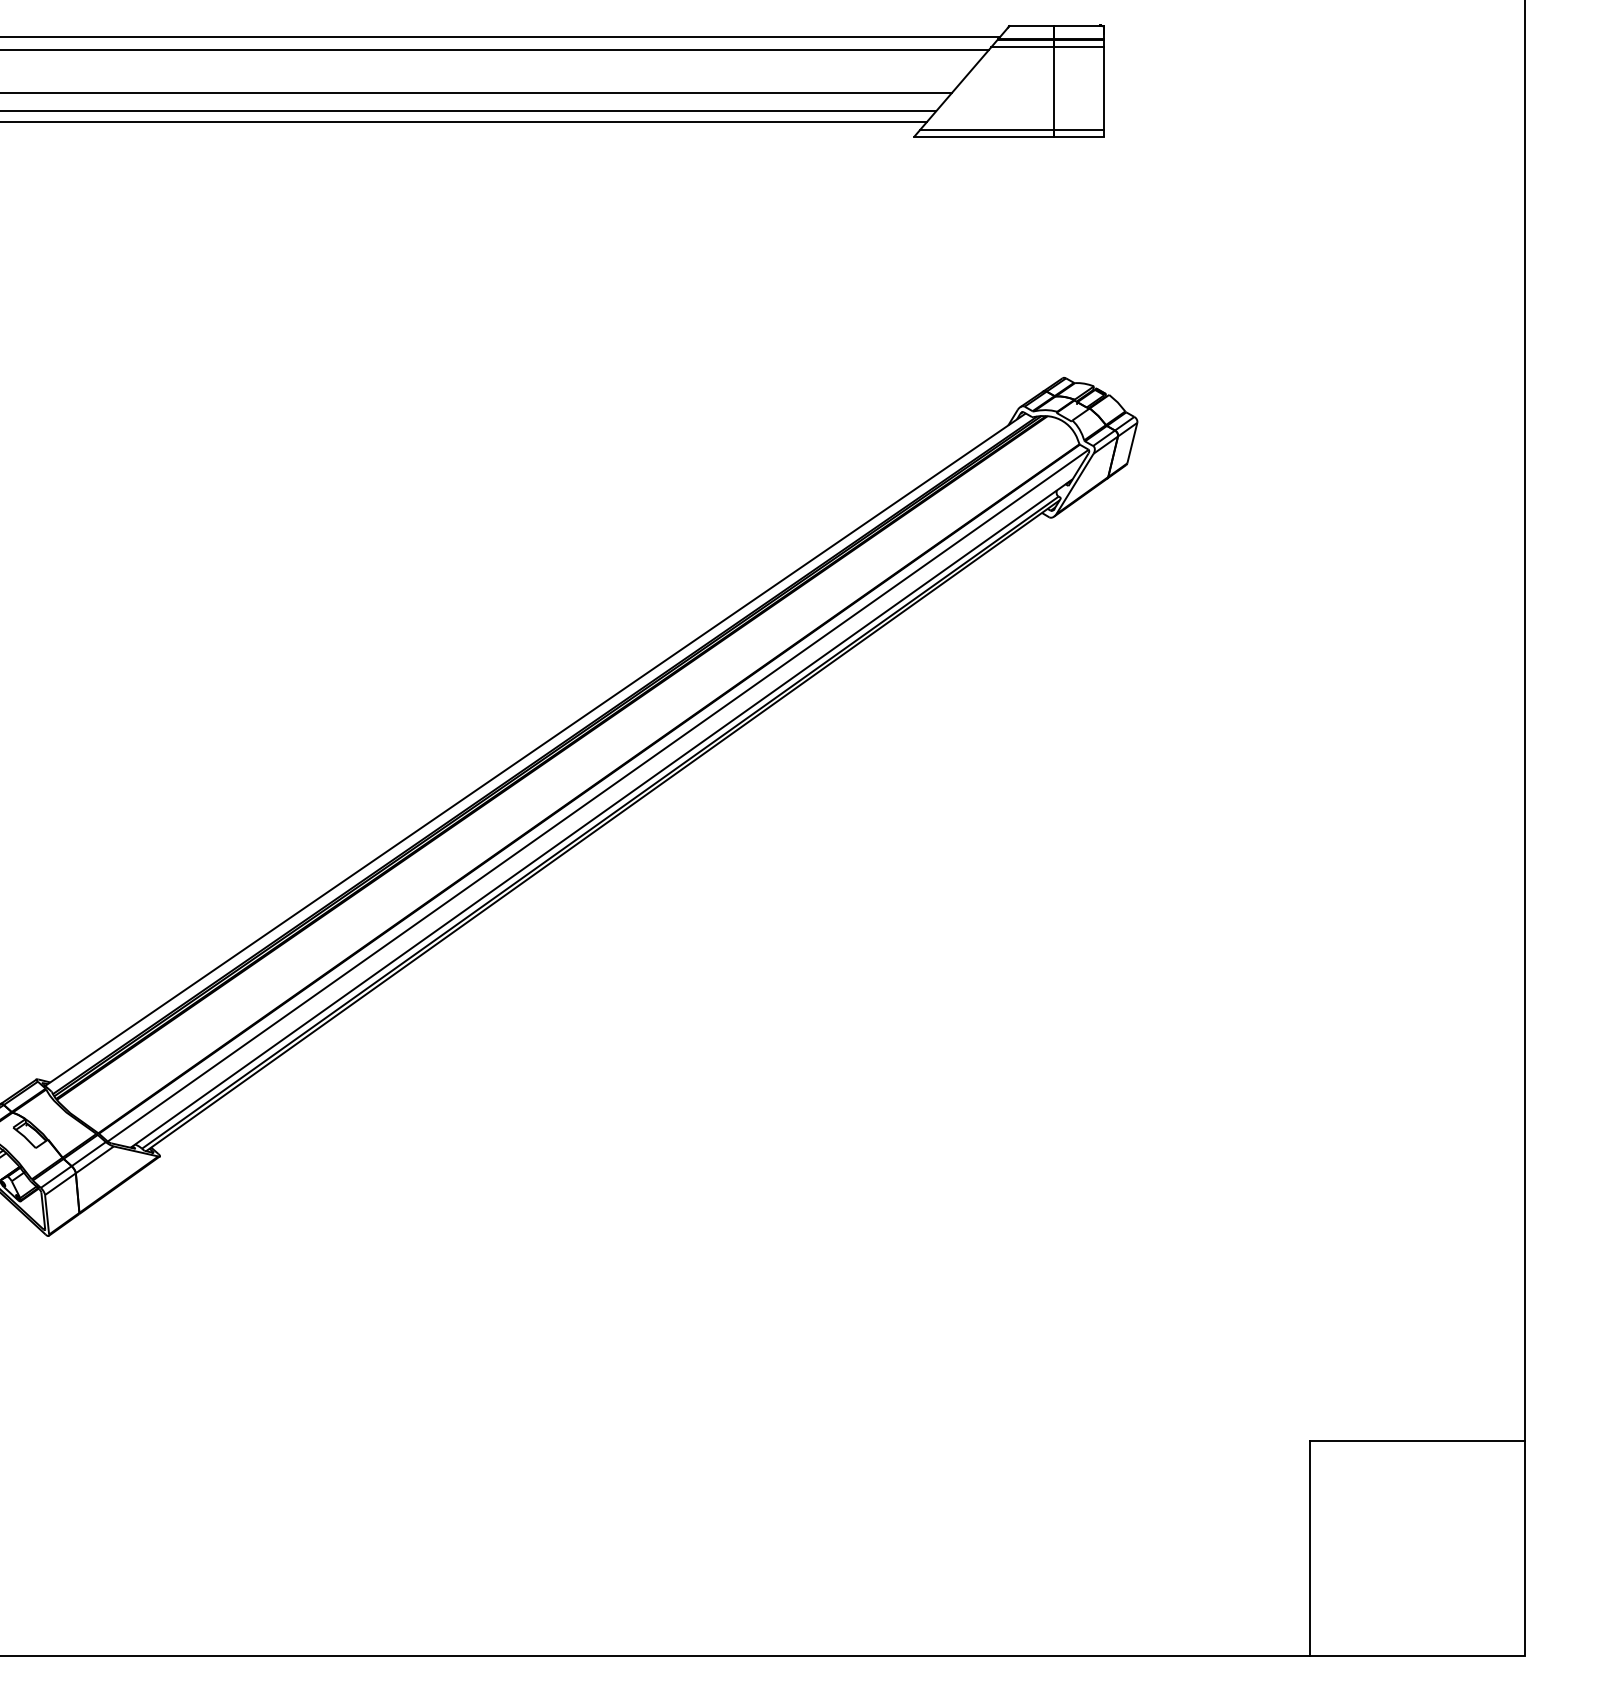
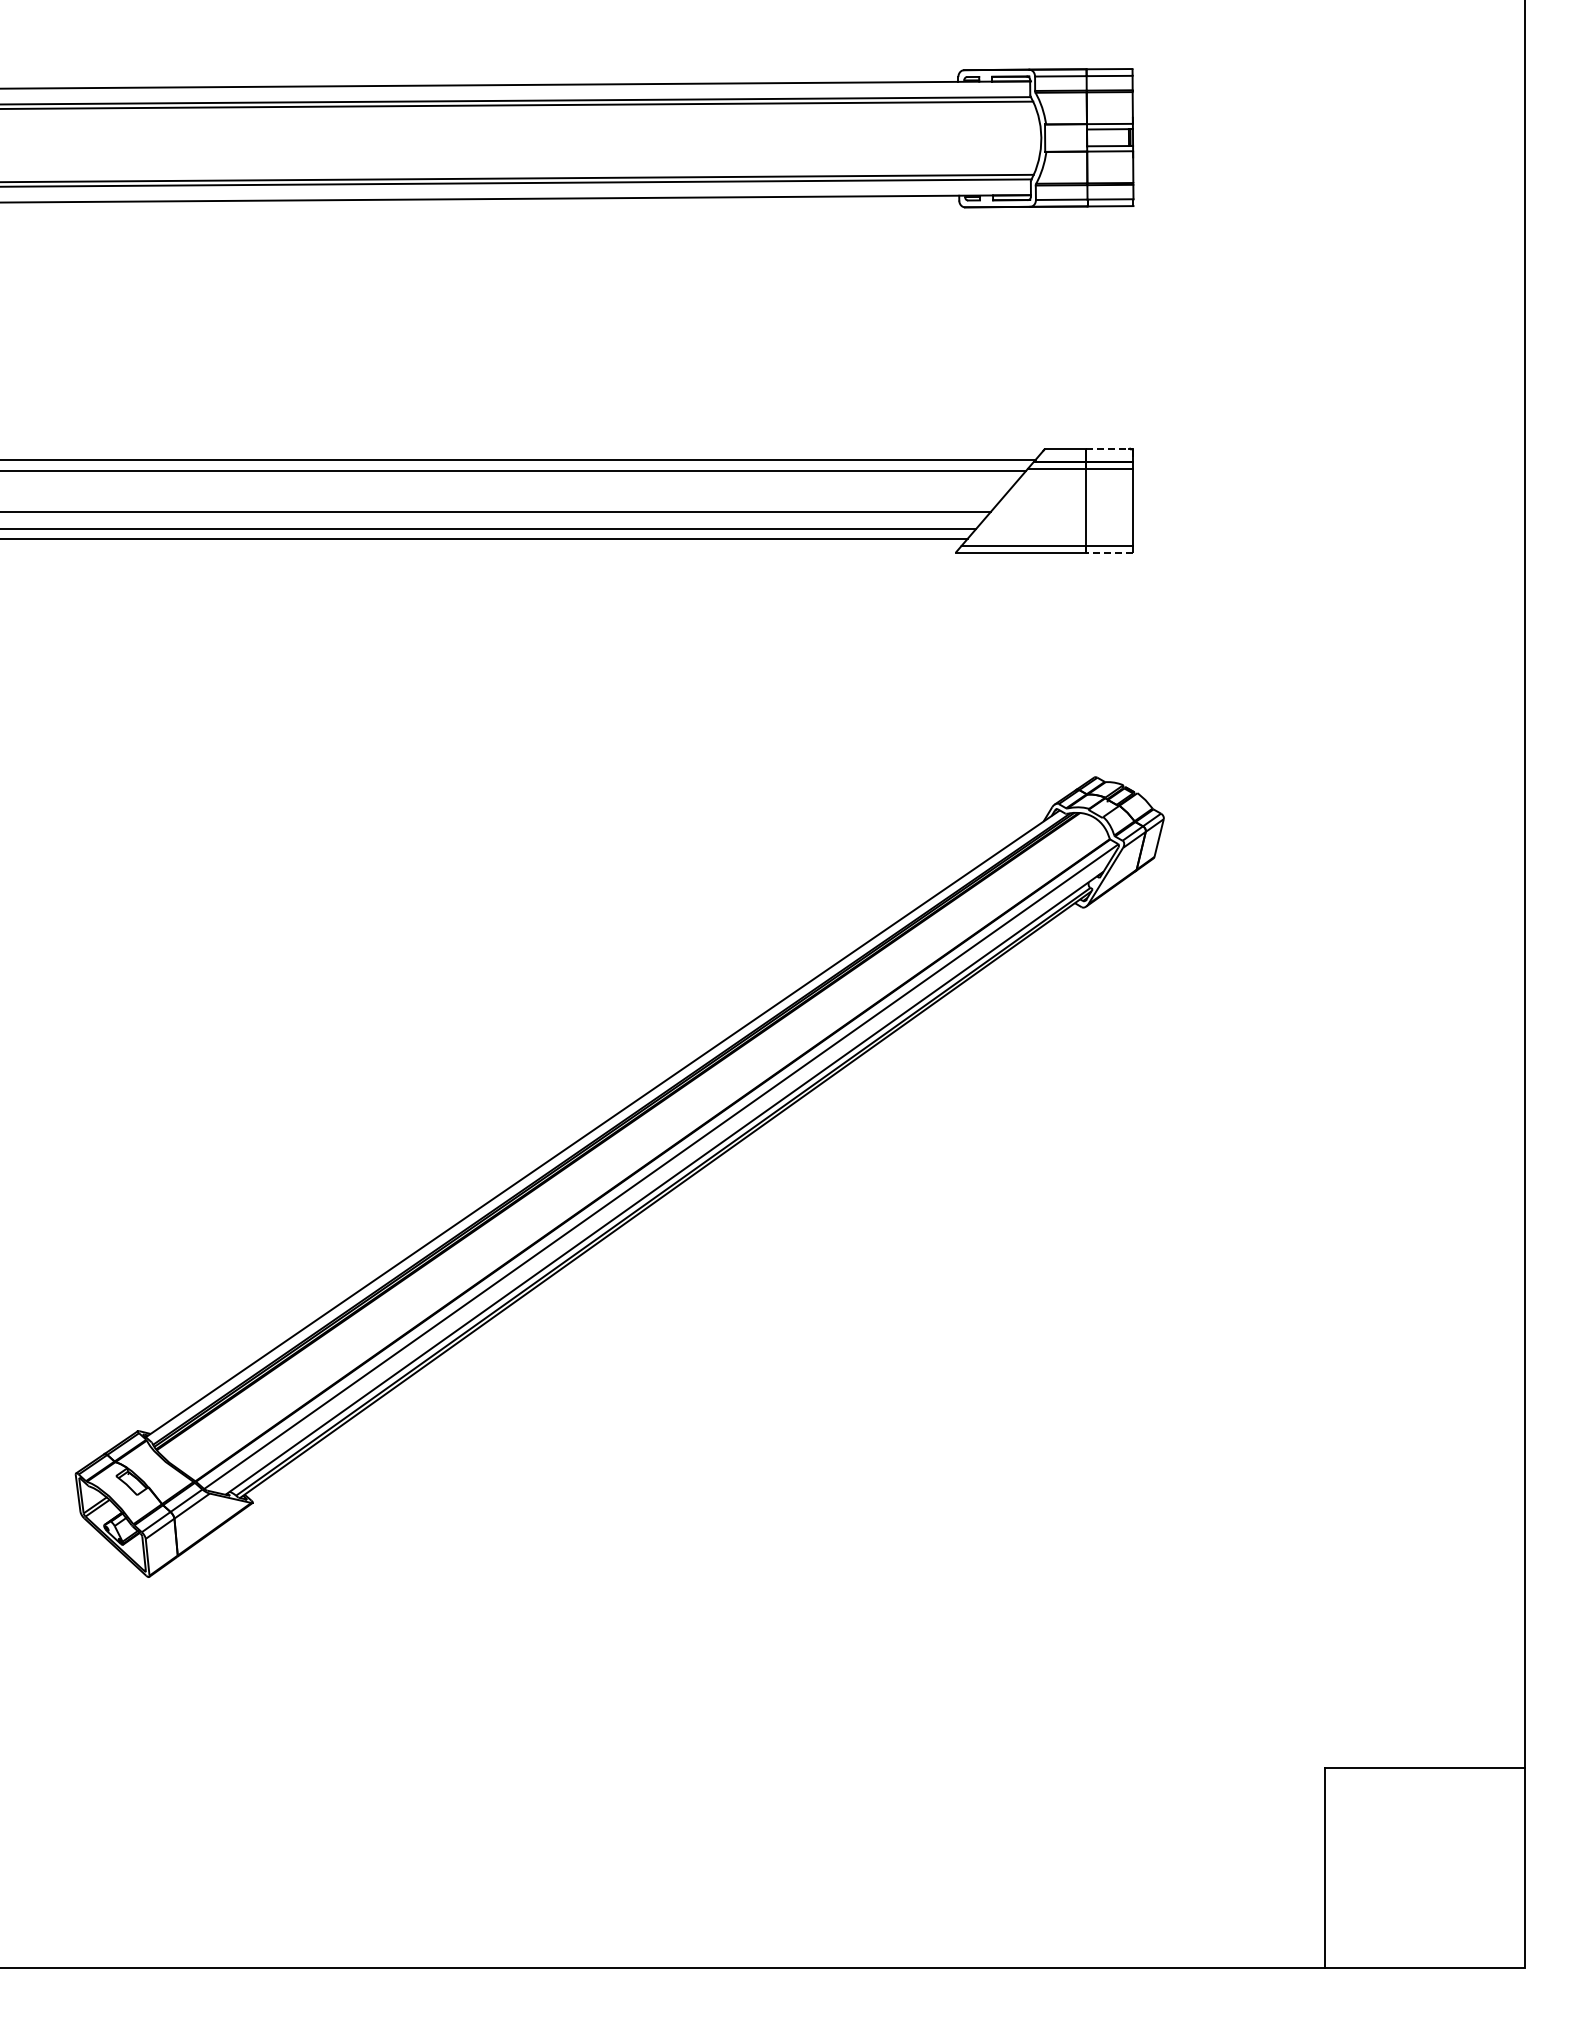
line: (1079, 26) -> (1109, 449), solid -> dashed
line: (1078, 136) -> (1108, 552), solid -> dashed

